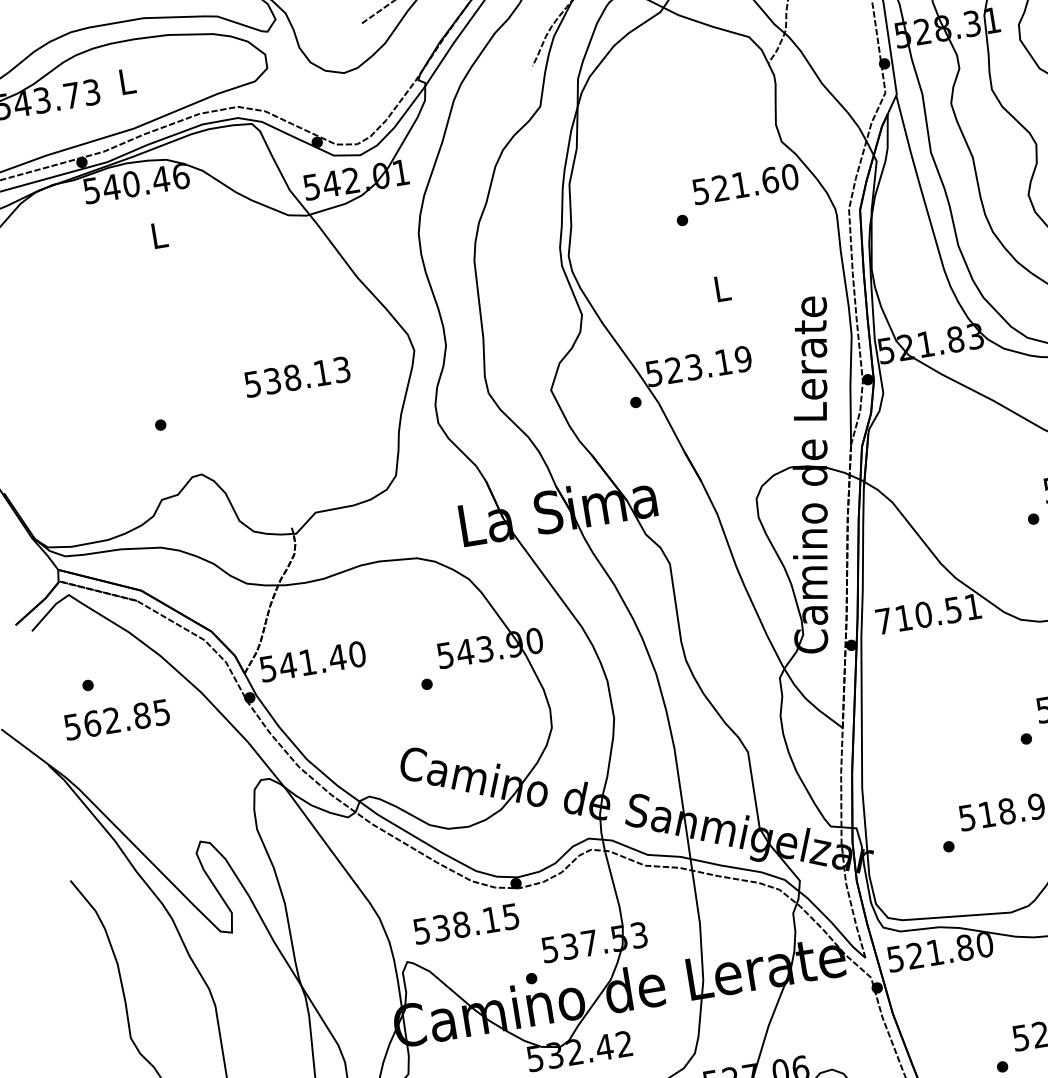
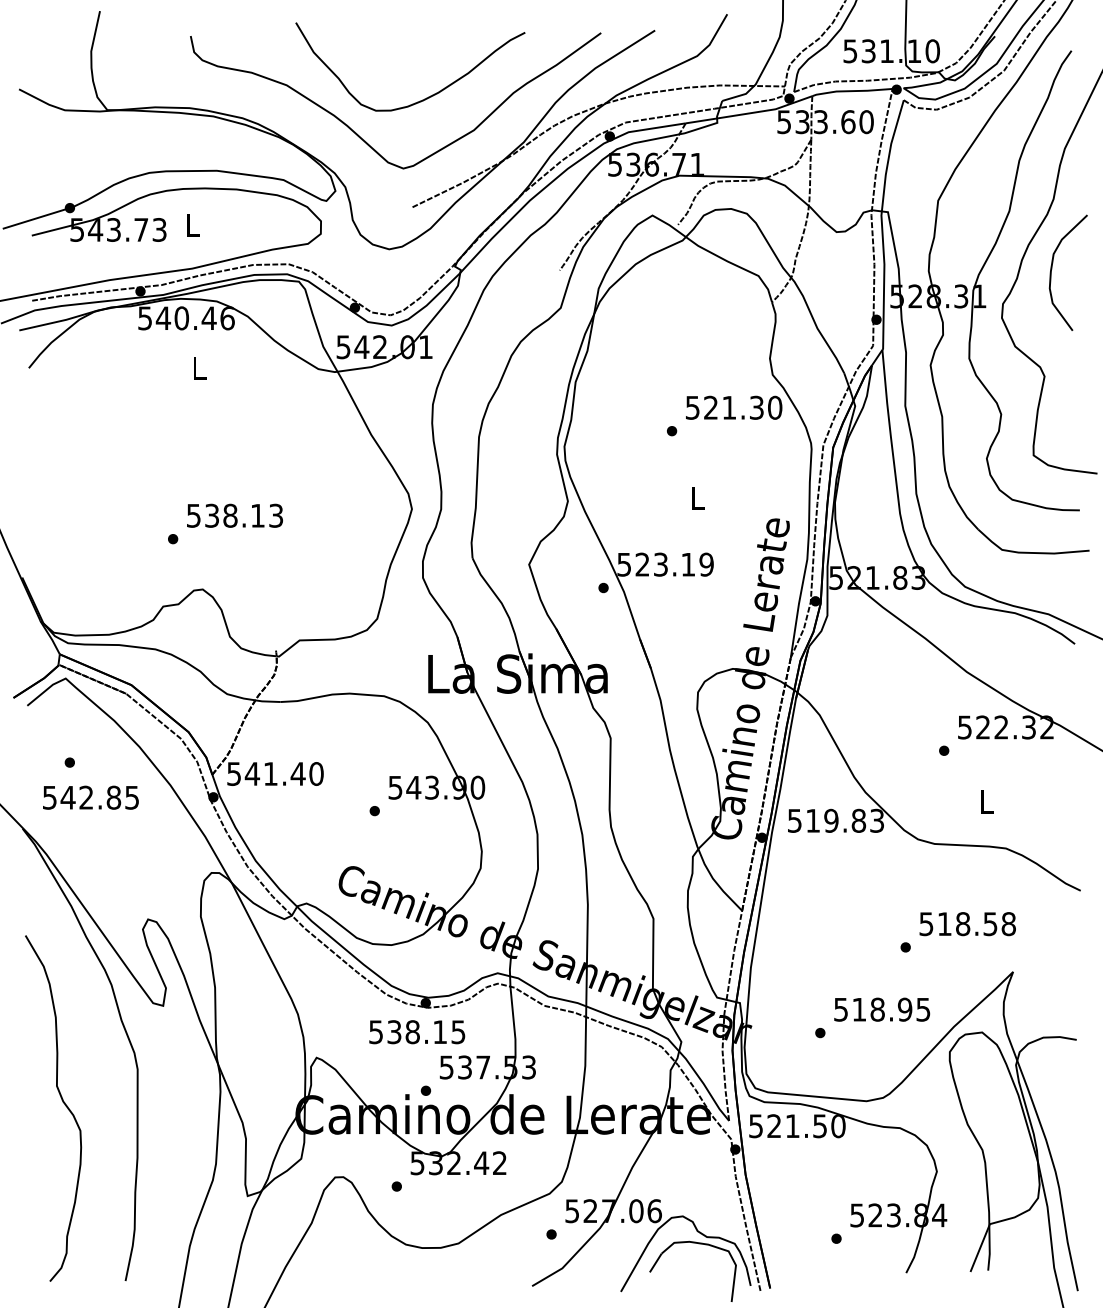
text: (769, 180) -> (756, 407), 521.60 -> 521.30
text: (296, 376) -> (234, 515), moved
text: (928, 613) -> (835, 820), 710.51 -> 519.83
text: (91, 723) -> (67, 797), 562.85 -> 542.85
text: (466, 924) -> (417, 1032), moved
text: (965, 948) -> (820, 1126), 521.80 -> 521.50

